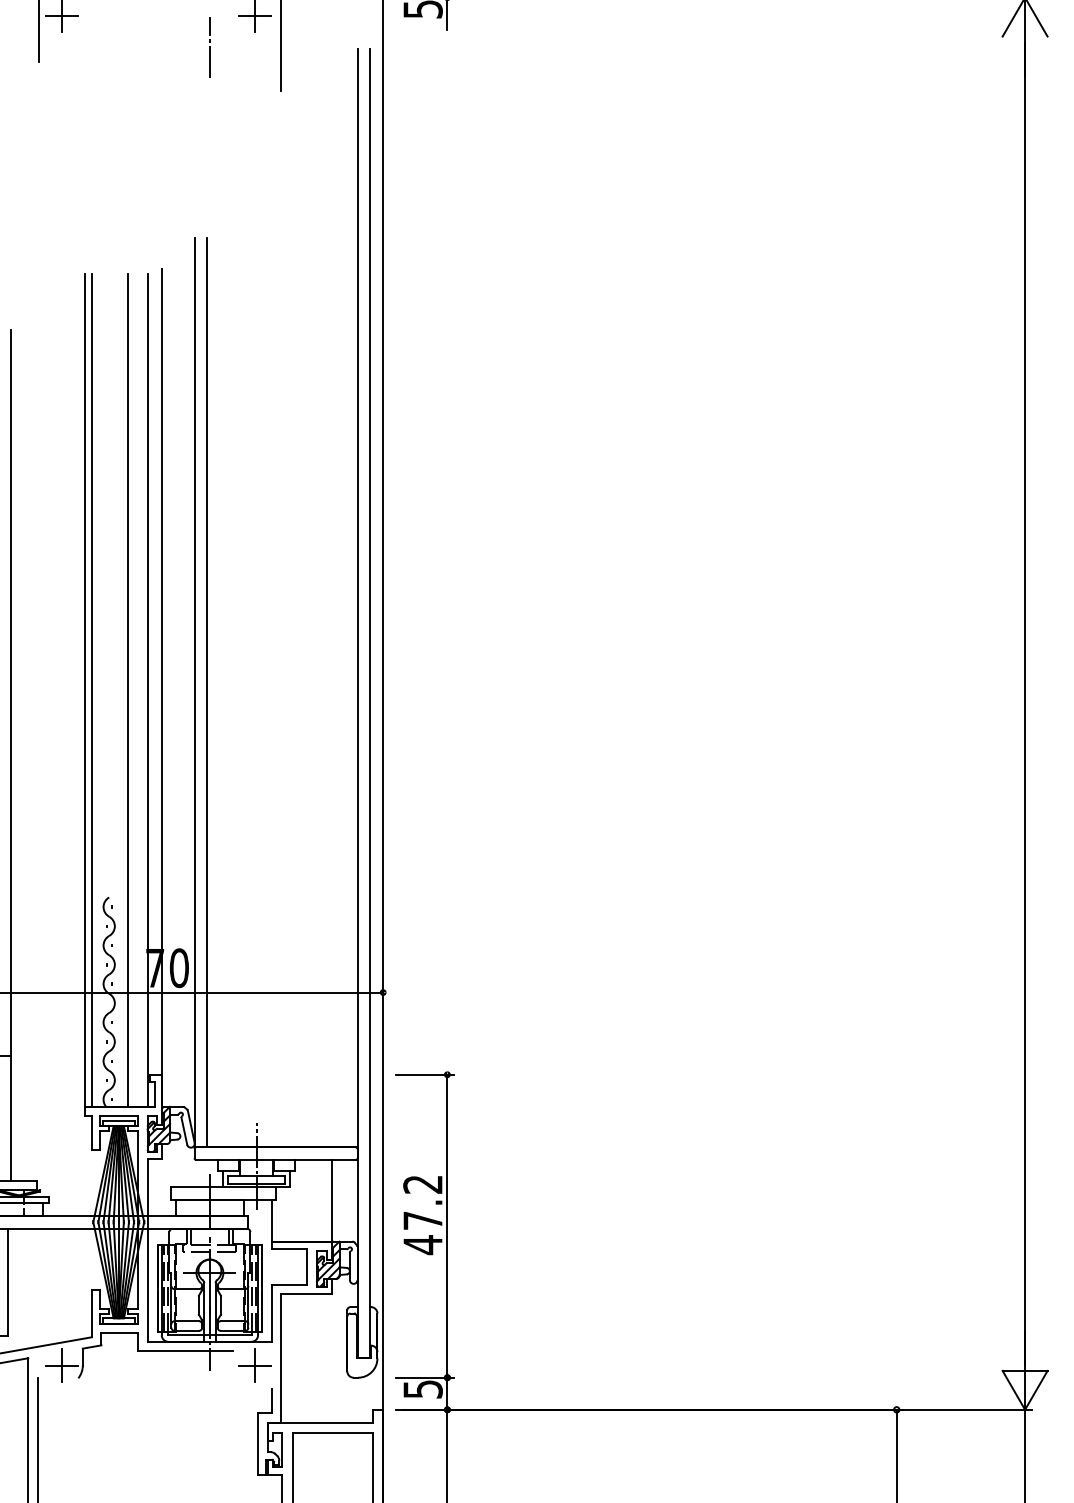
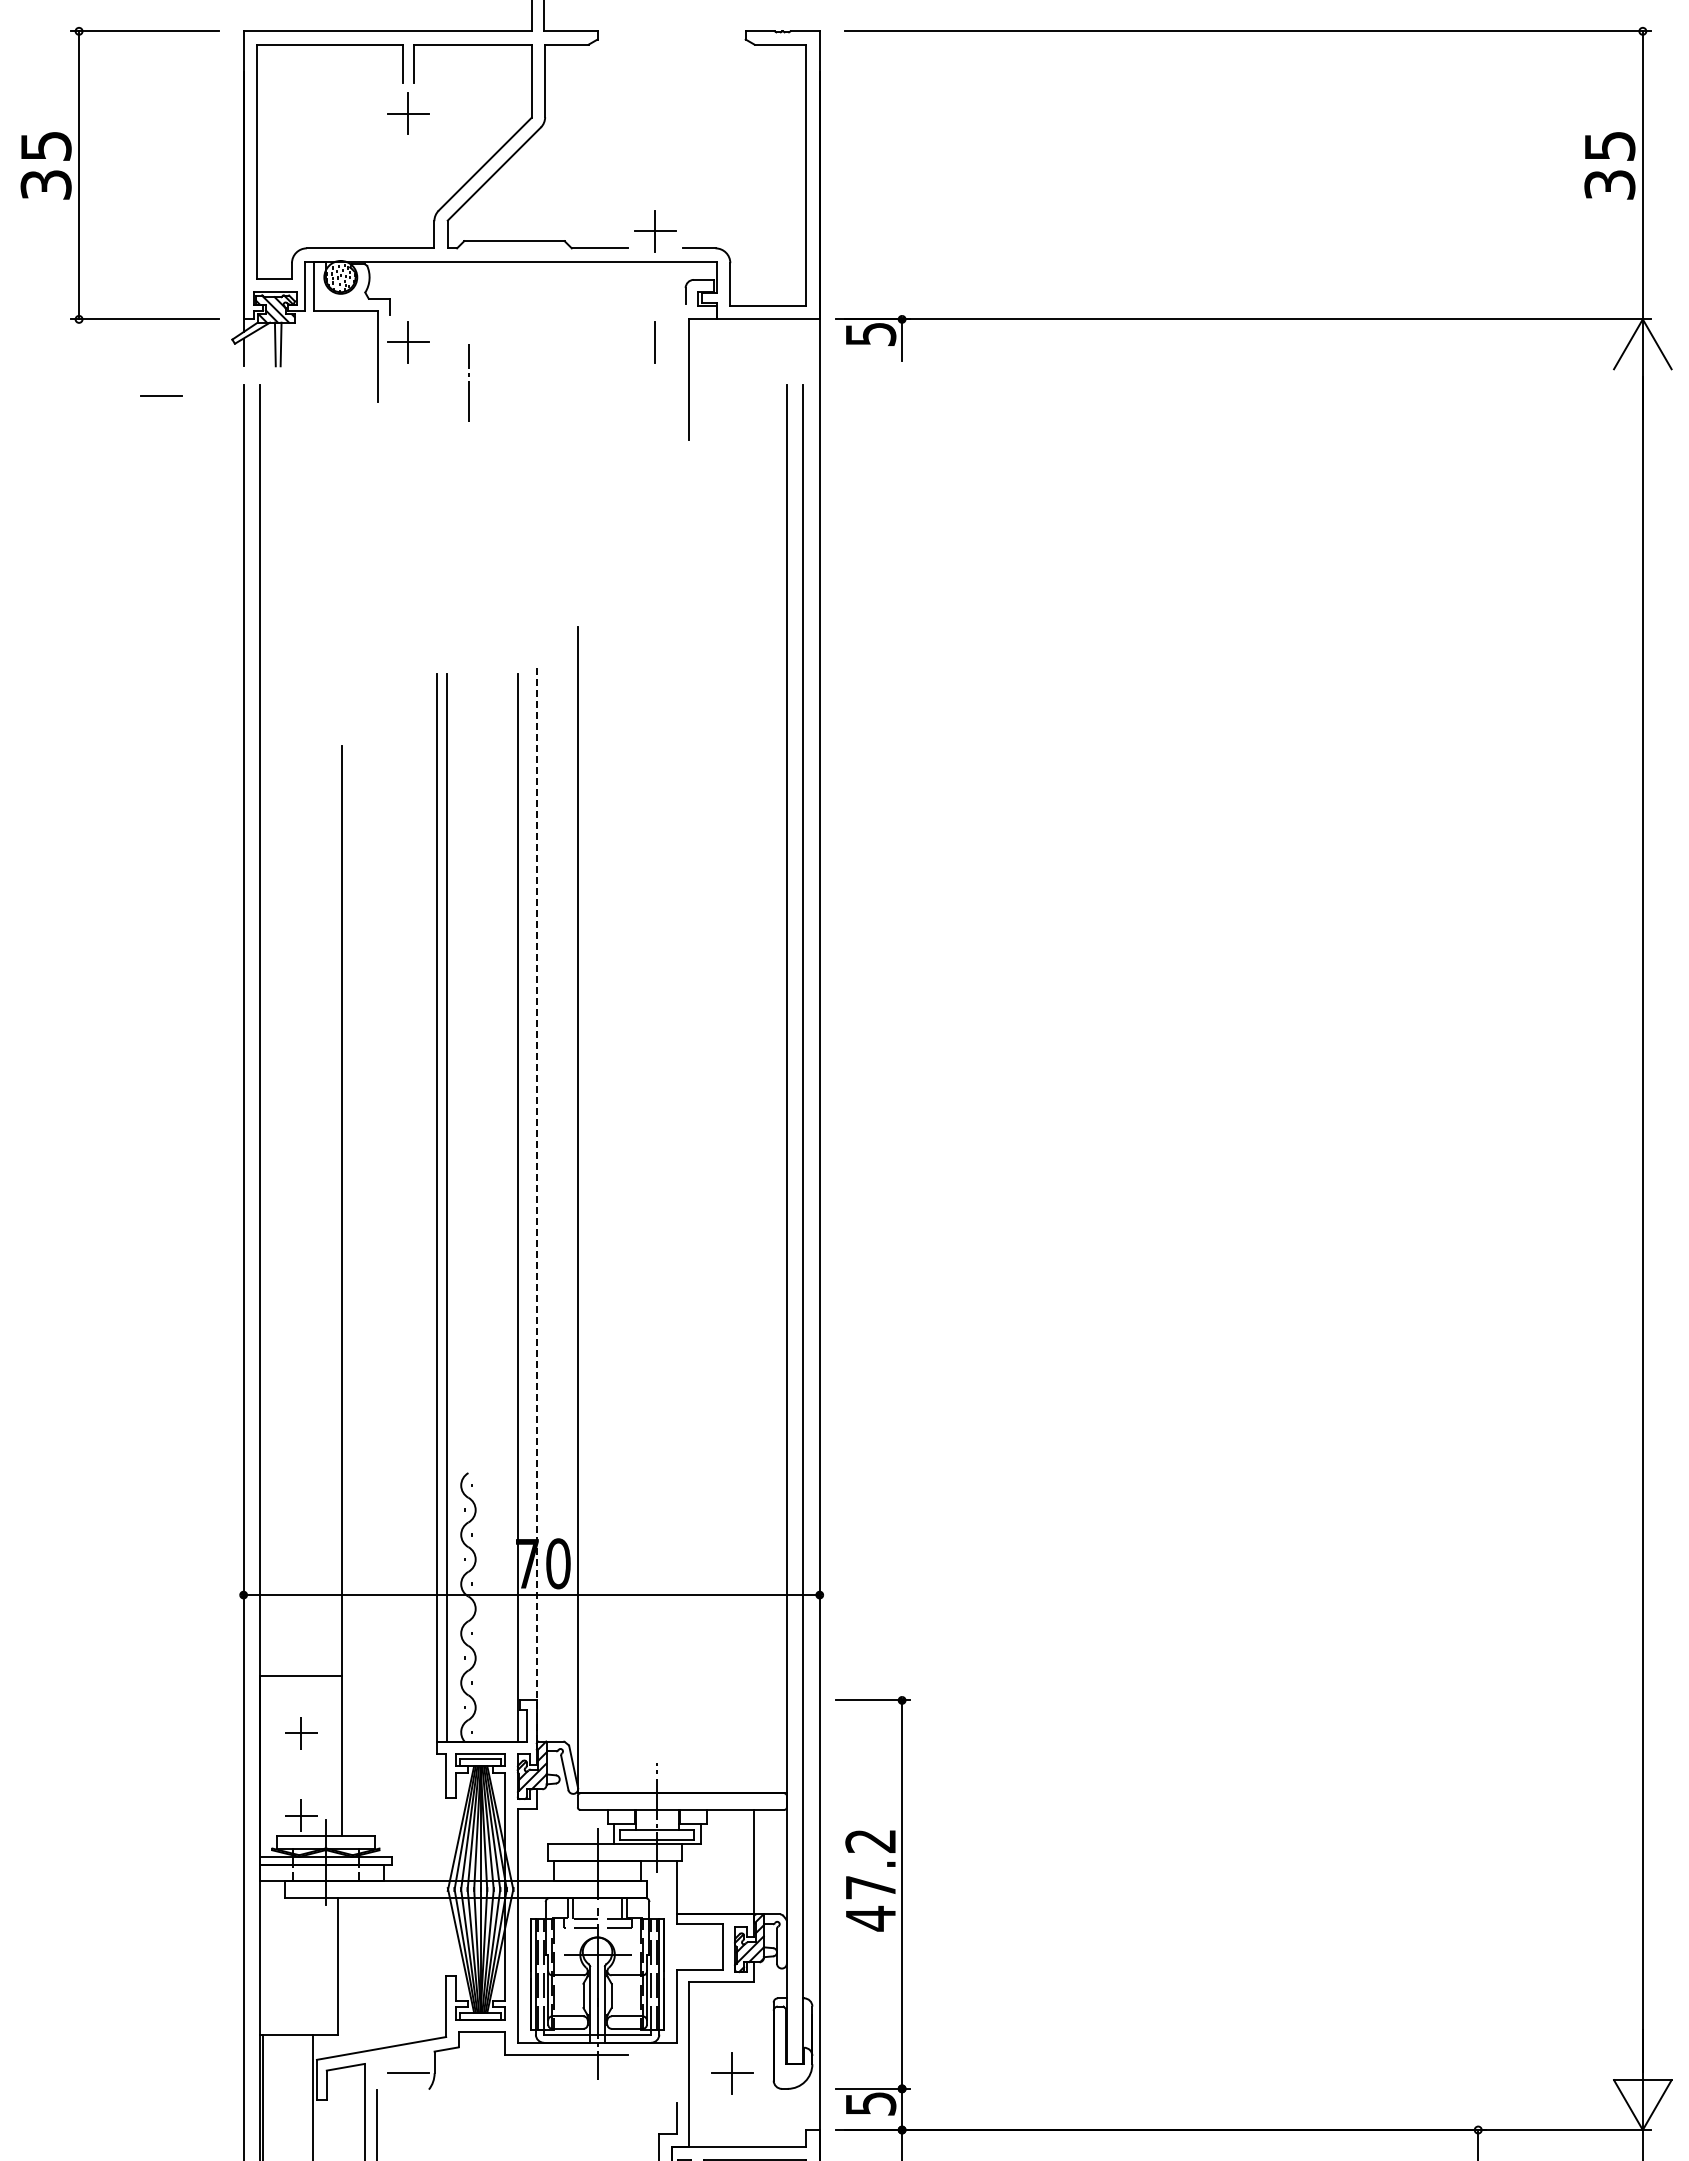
line: (254, 15) -> (654, 342), removed
line: (209, 46) -> (468, 382), moved
line: (162, 688) -> (536, 1205), solid -> dashed
line: (127, 690) -> (492, 1207), removed
line: (207, 692) -> (594, 1210), removed
line: (62, 1364) -> (408, 2072), removed
part: (255, 1365) -> (732, 2073), moved

